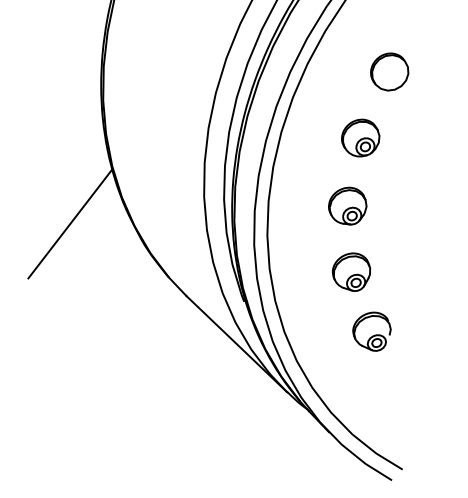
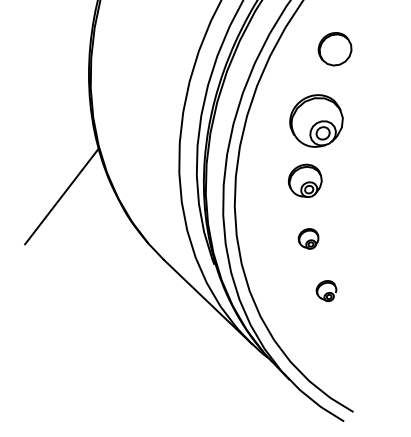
part: (388, 72) -> (334, 49), moved
part: (360, 138) -> (316, 121), size x1.6
part: (351, 271) -> (308, 238), size x0.6
part: (371, 331) -> (326, 290), size x0.6

